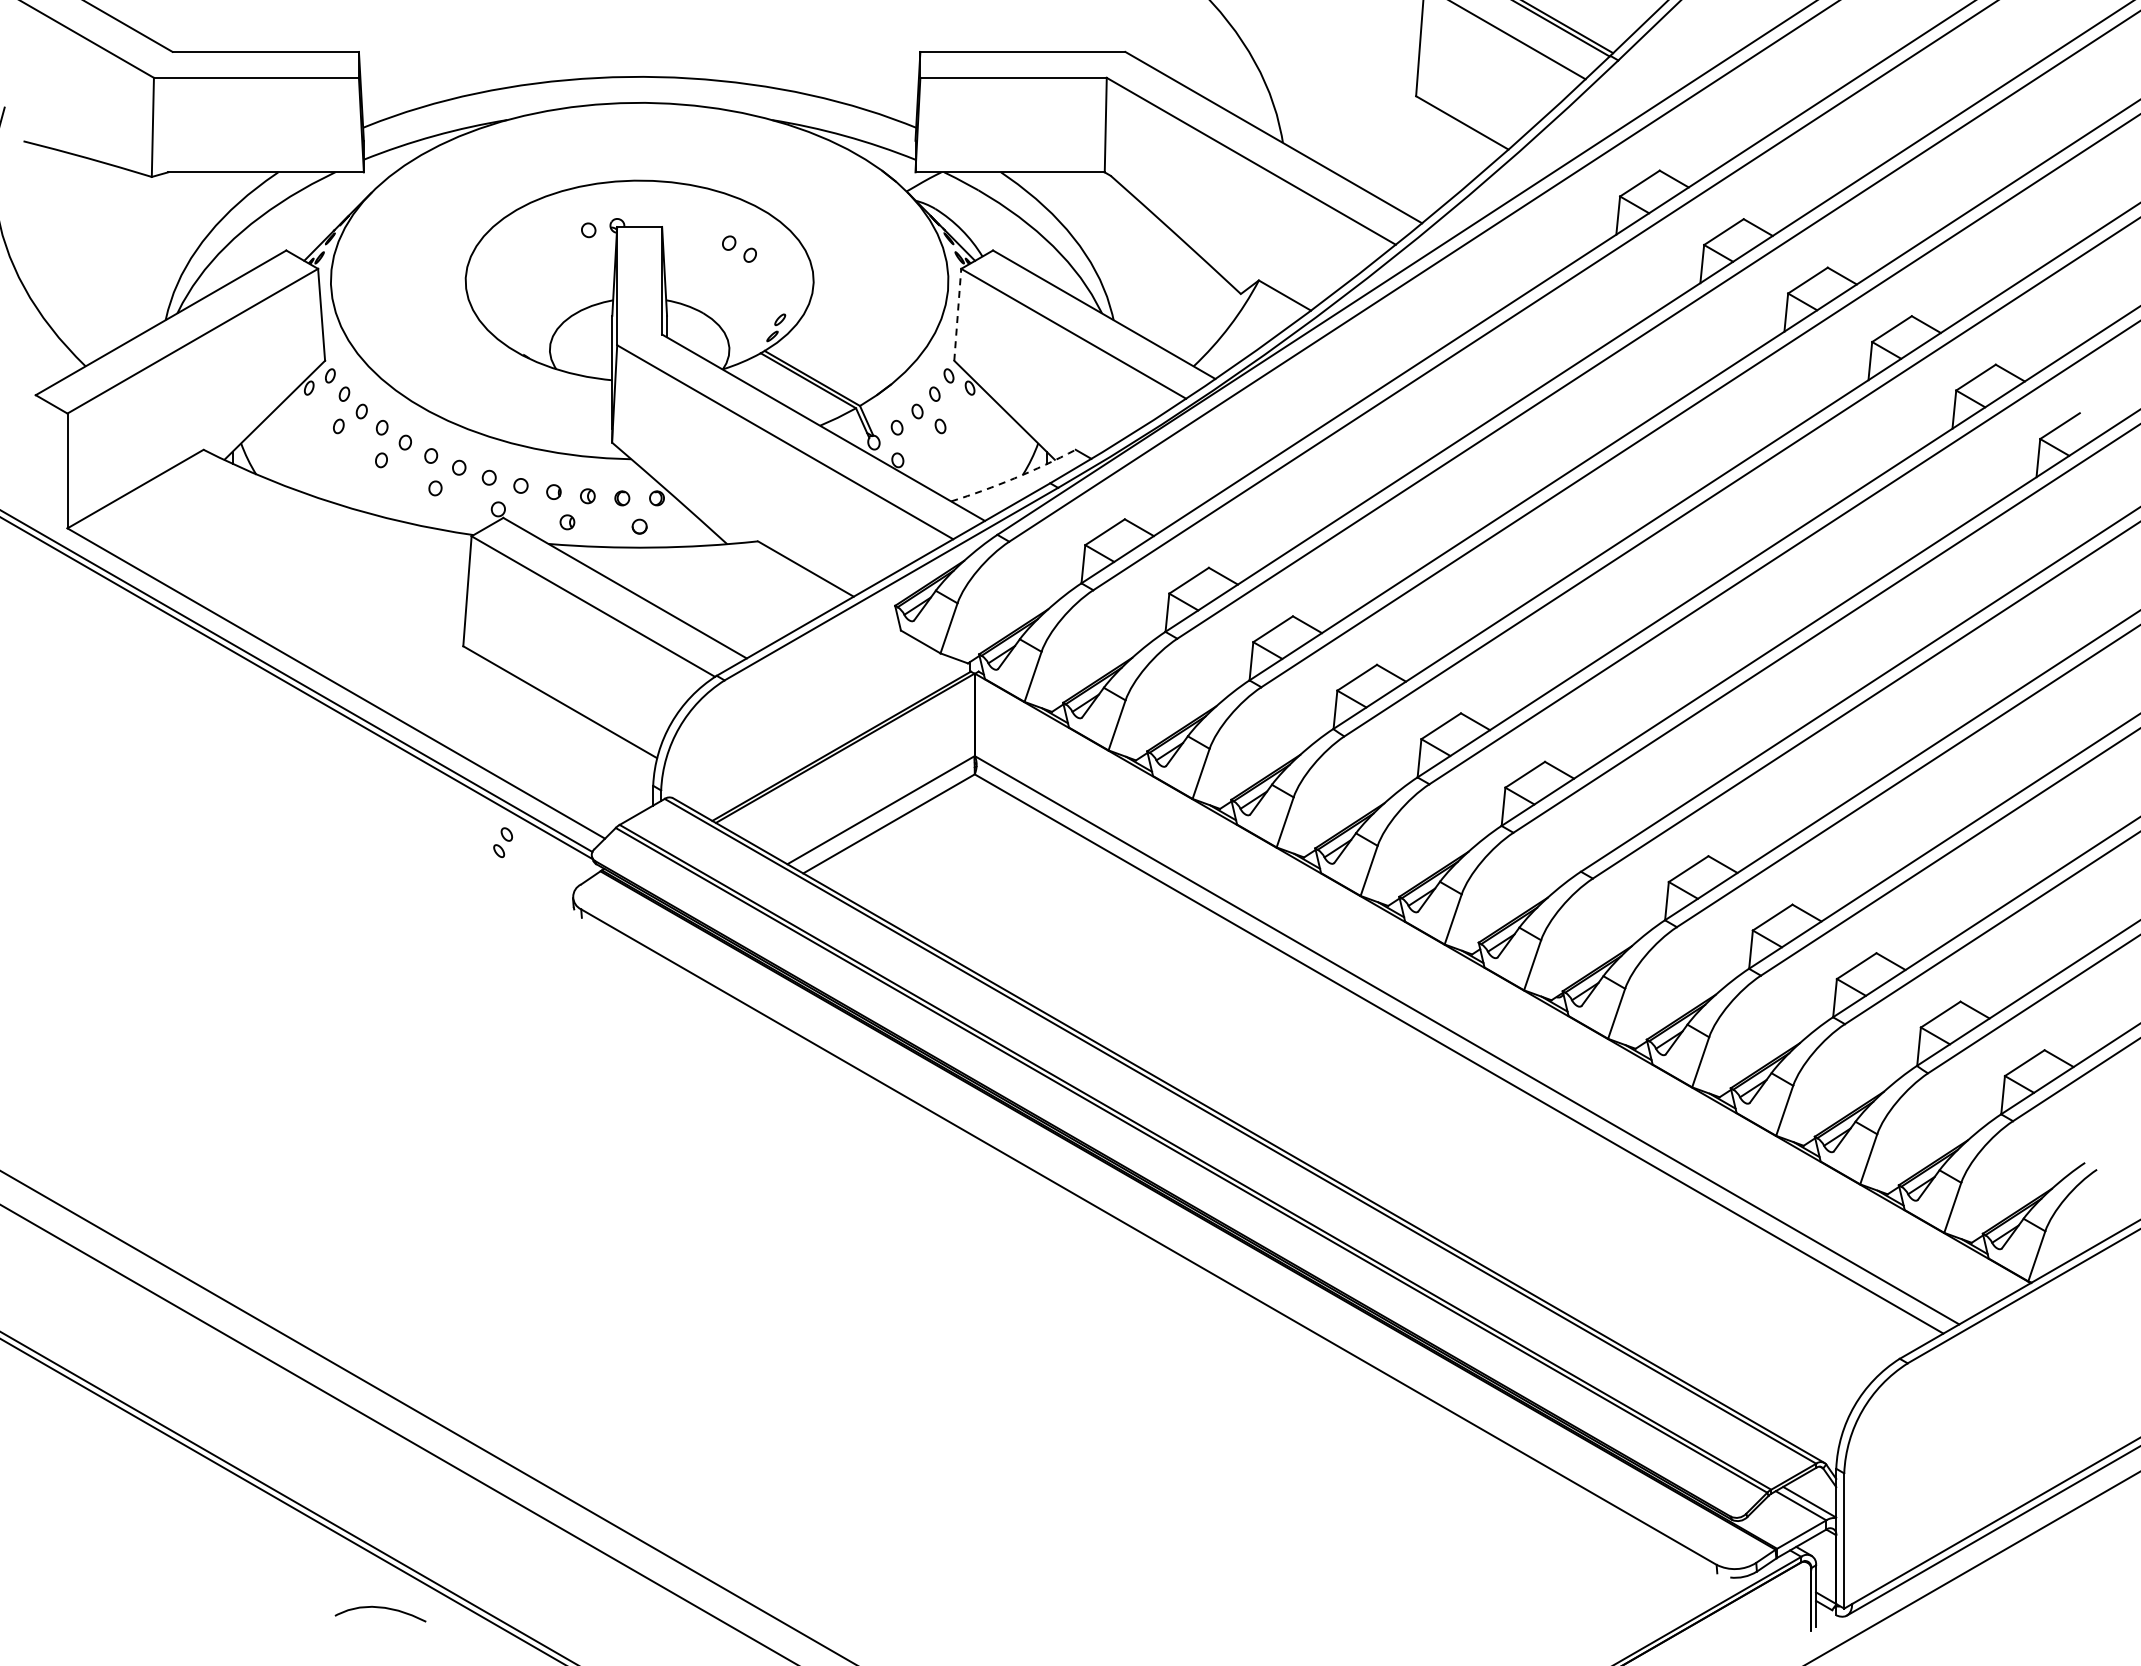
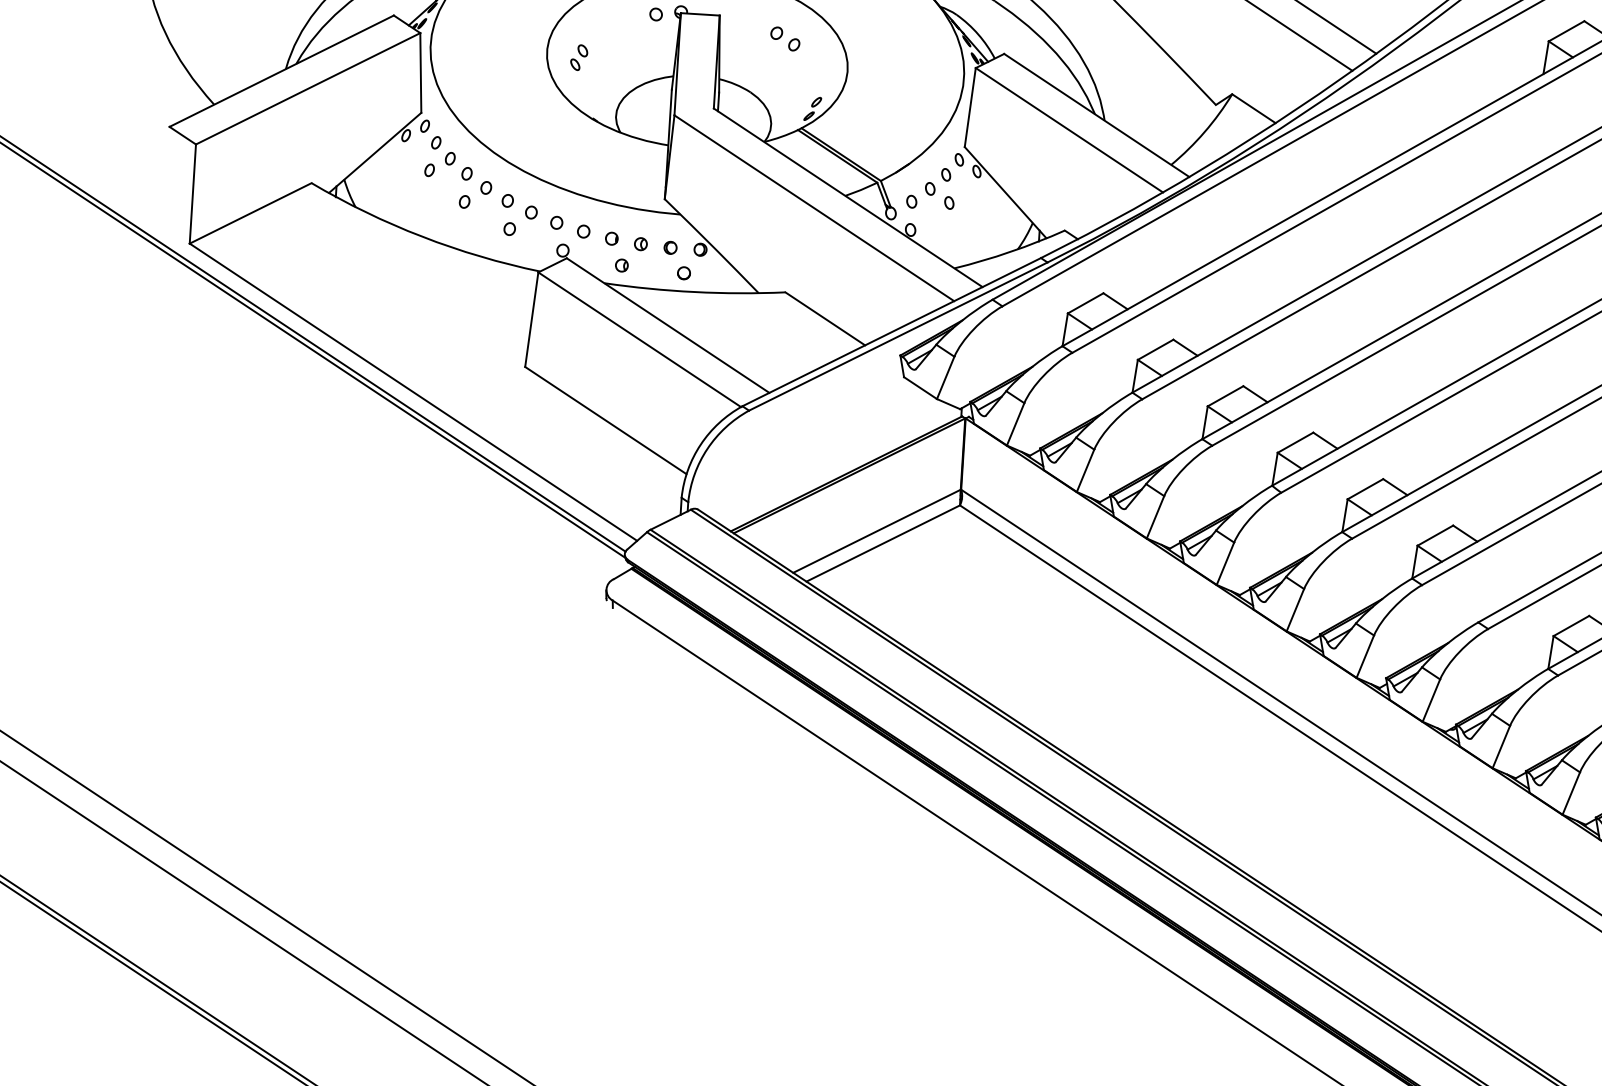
line: (957, 314) -> (970, 107), dashed -> solid
arc: (1014, 478) -> (1010, 252), dashed -> solid
part: (502, 842) -> (578, 57), moved

